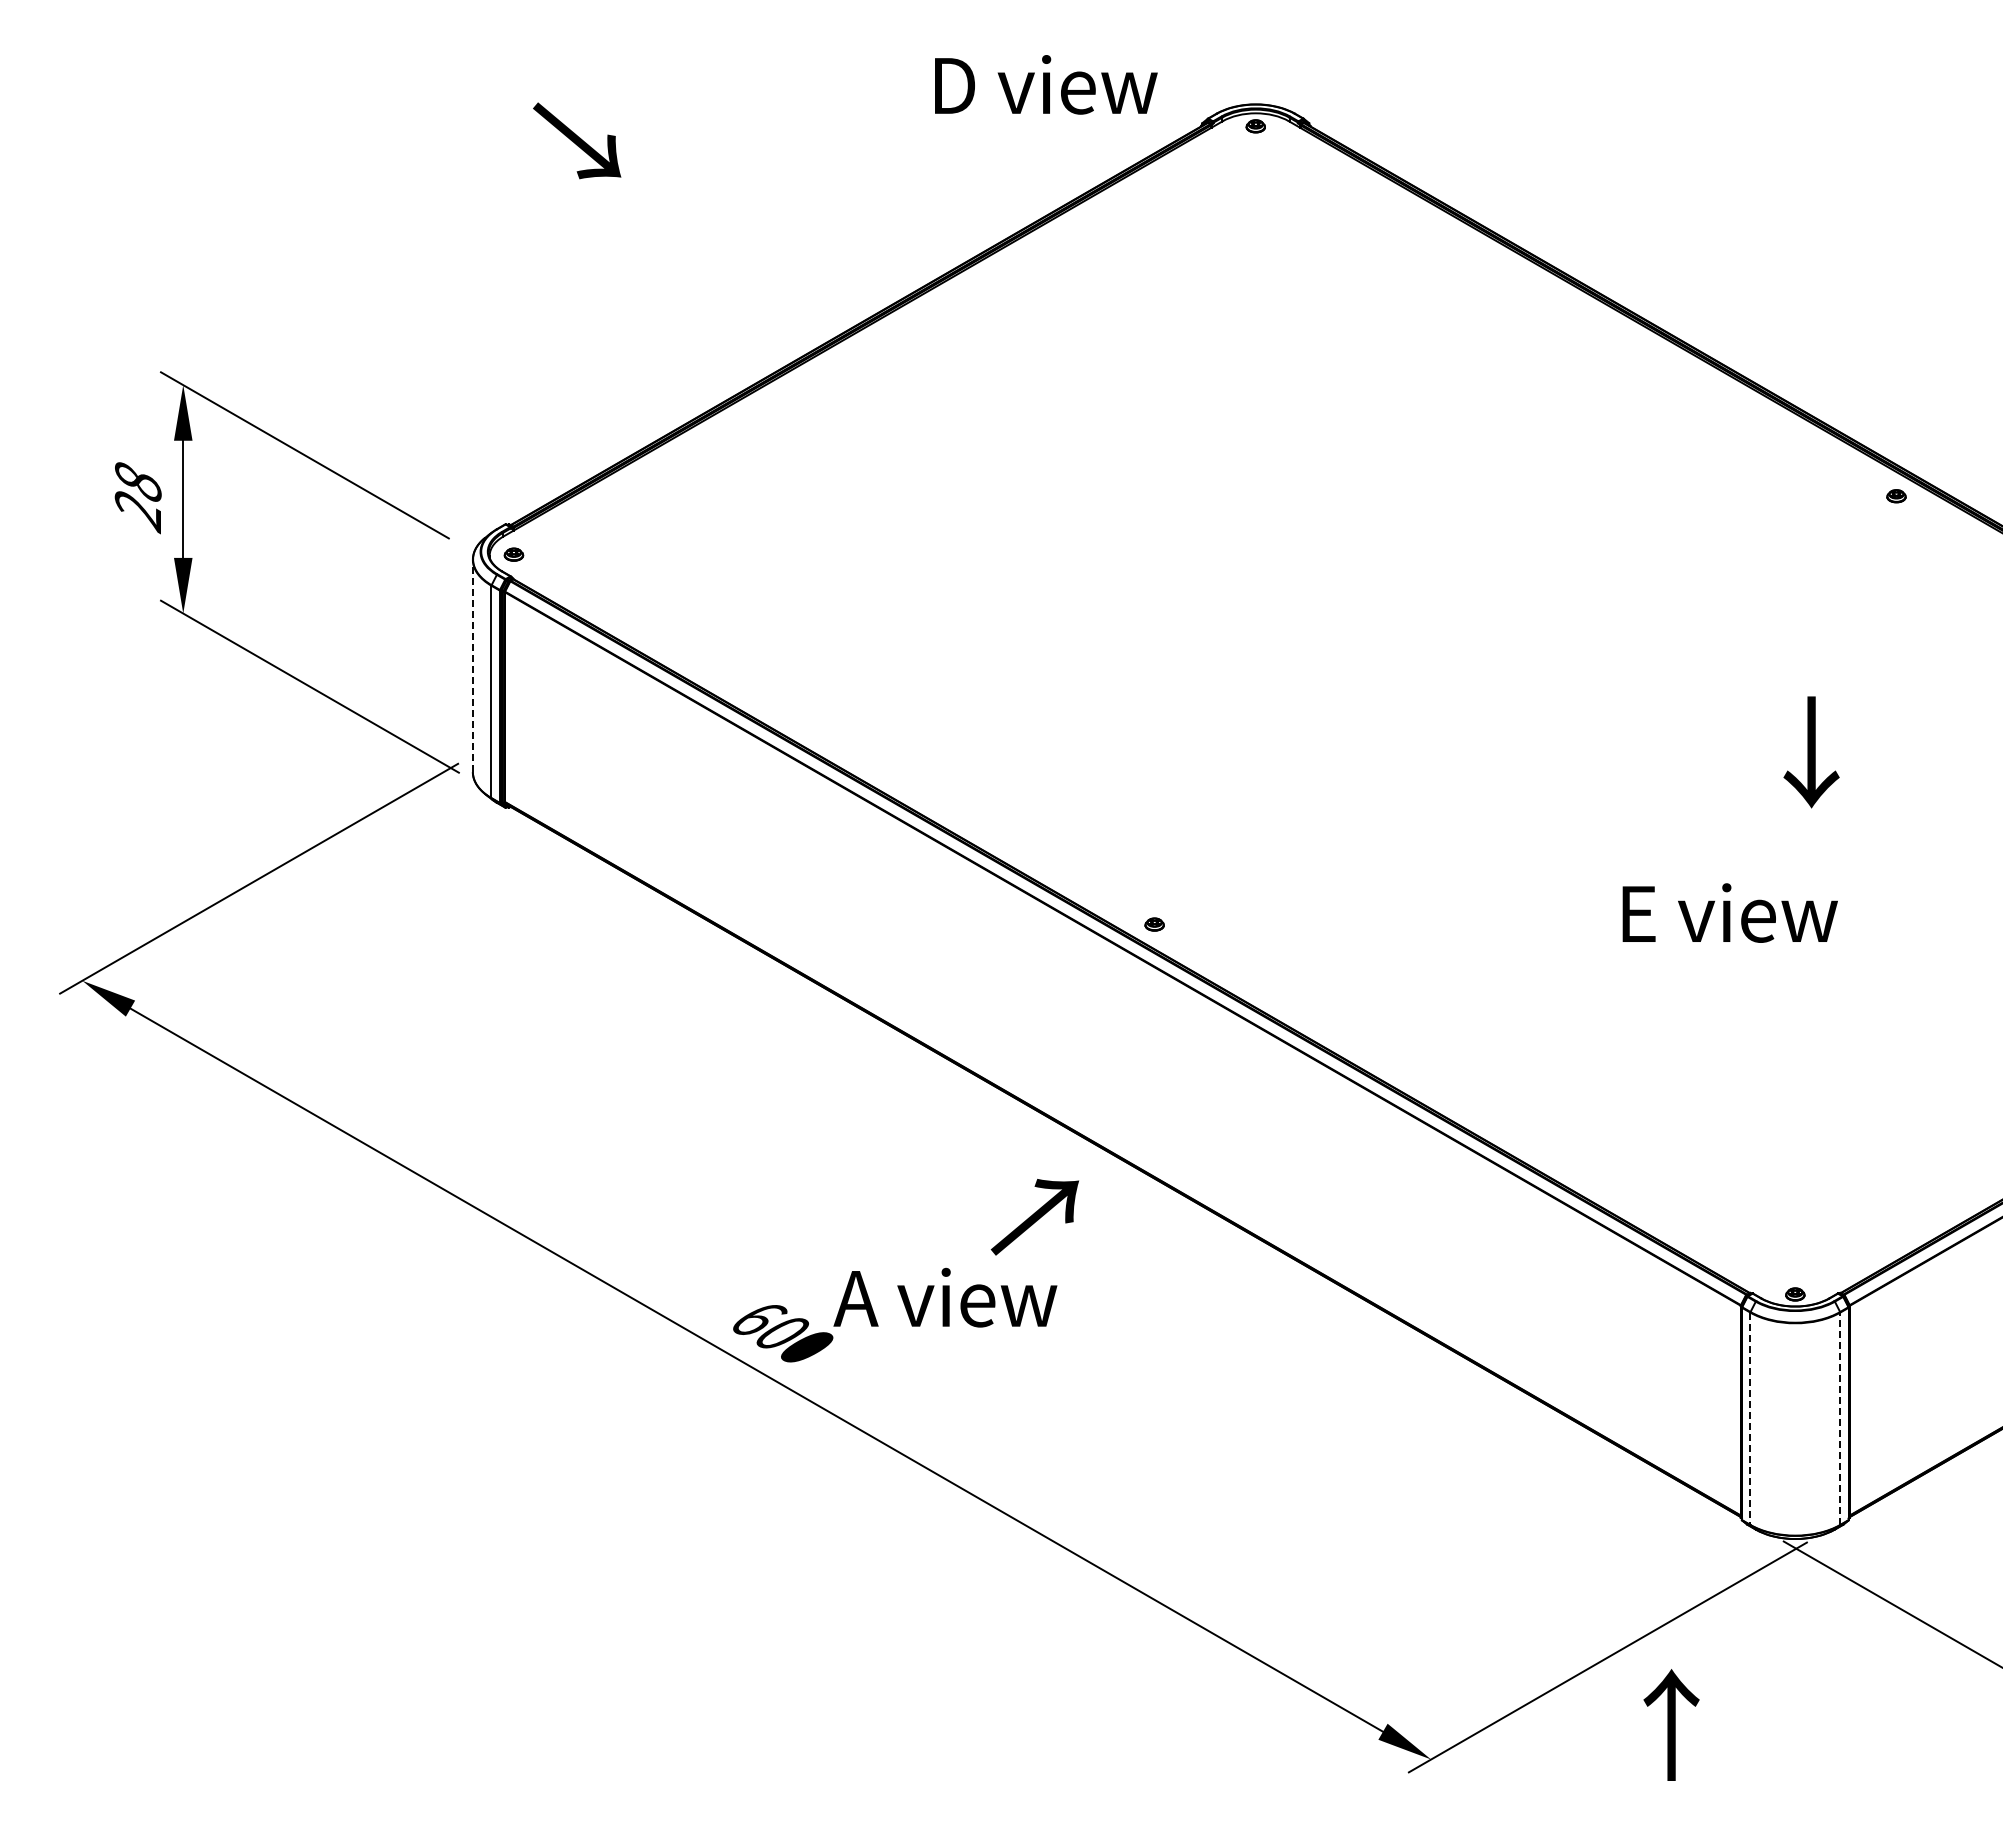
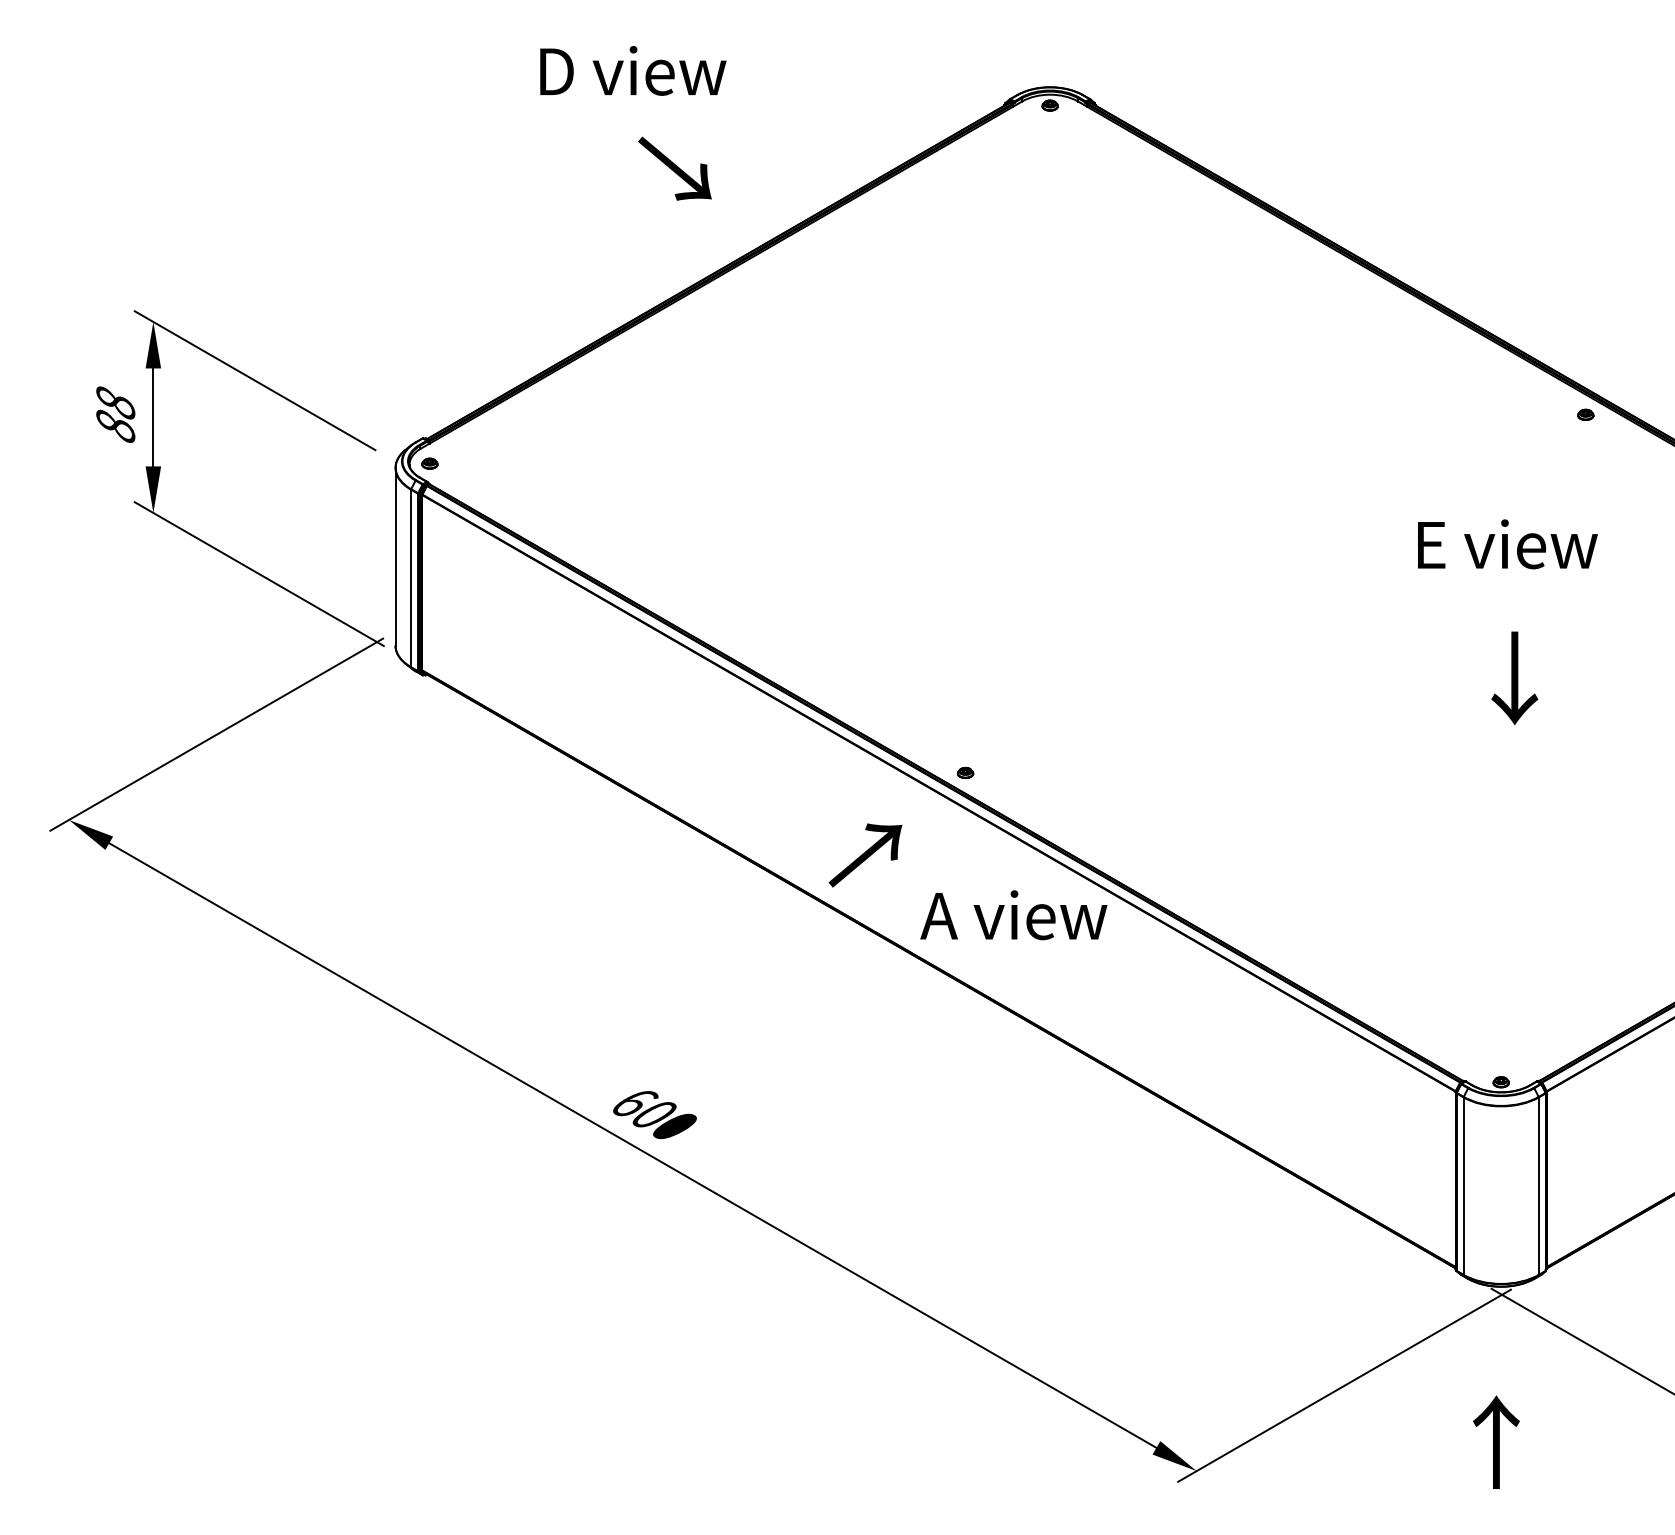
text: (1046, 84) -> (633, 70), moved
text: (577, 140) -> (675, 168), moved
text: (137, 512) -> (115, 428), 28 -> 88
line: (472, 665) -> (395, 556), dashed -> solid
text: (1811, 752) -> (1514, 678), moved
text: (1729, 912) -> (1507, 543), moved
text: (1034, 1217) -> (865, 855), moved
text: (945, 1297) -> (1013, 915), moved
line: (1840, 1418) -> (1538, 1185), dashed -> solid
line: (1750, 1419) -> (1463, 1186), dashed -> solid
text: (1671, 1724) -> (1496, 1441), moved

